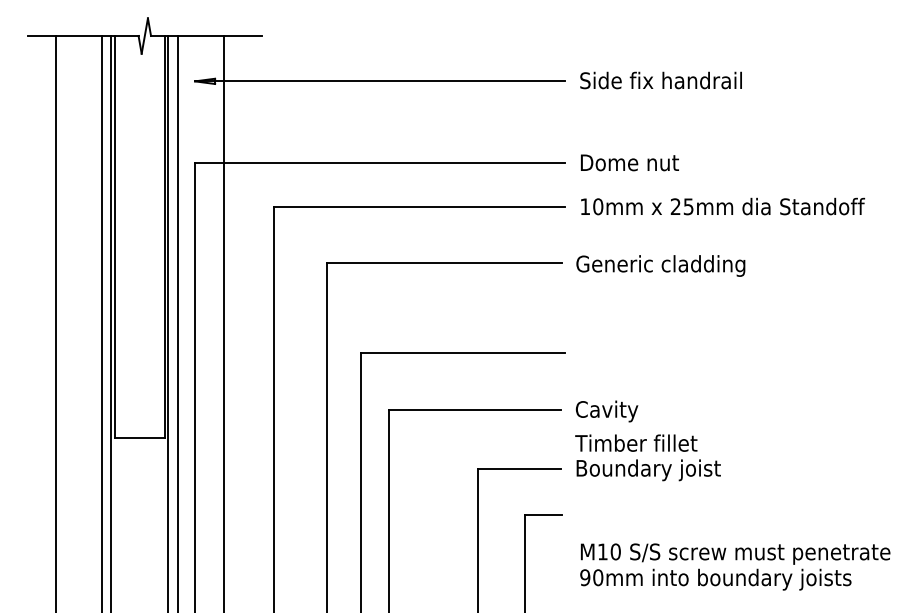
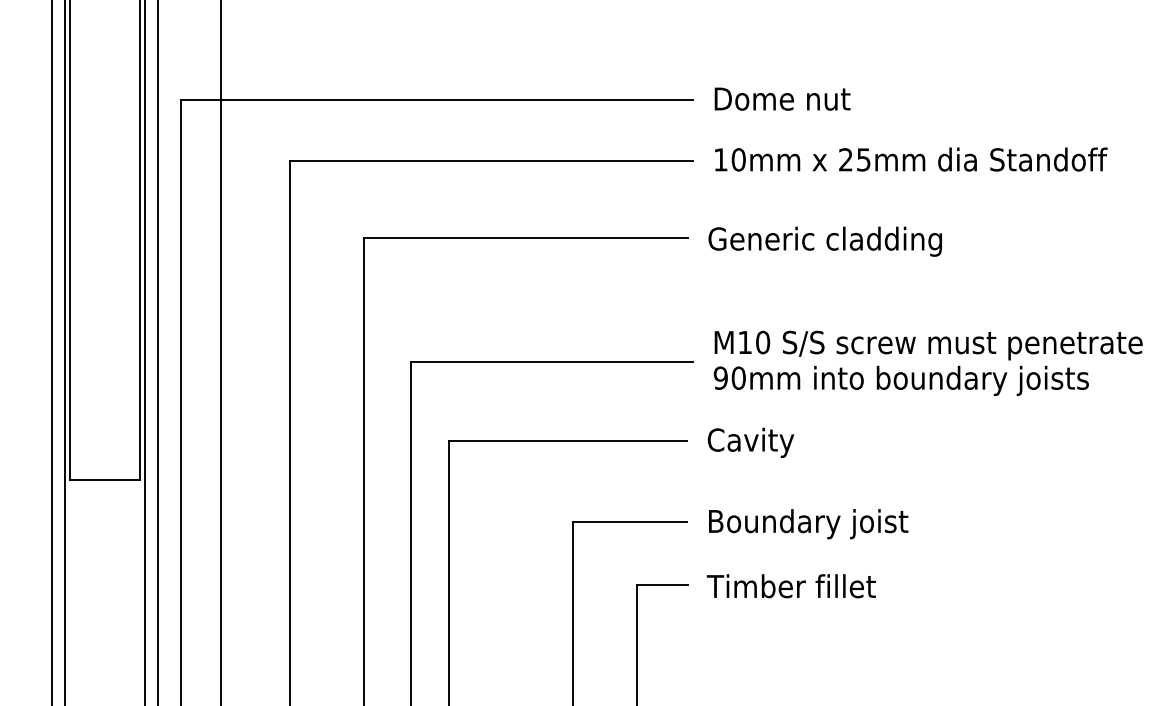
text: (636, 442) -> (791, 585), moved
text: (735, 566) -> (928, 362), moved

